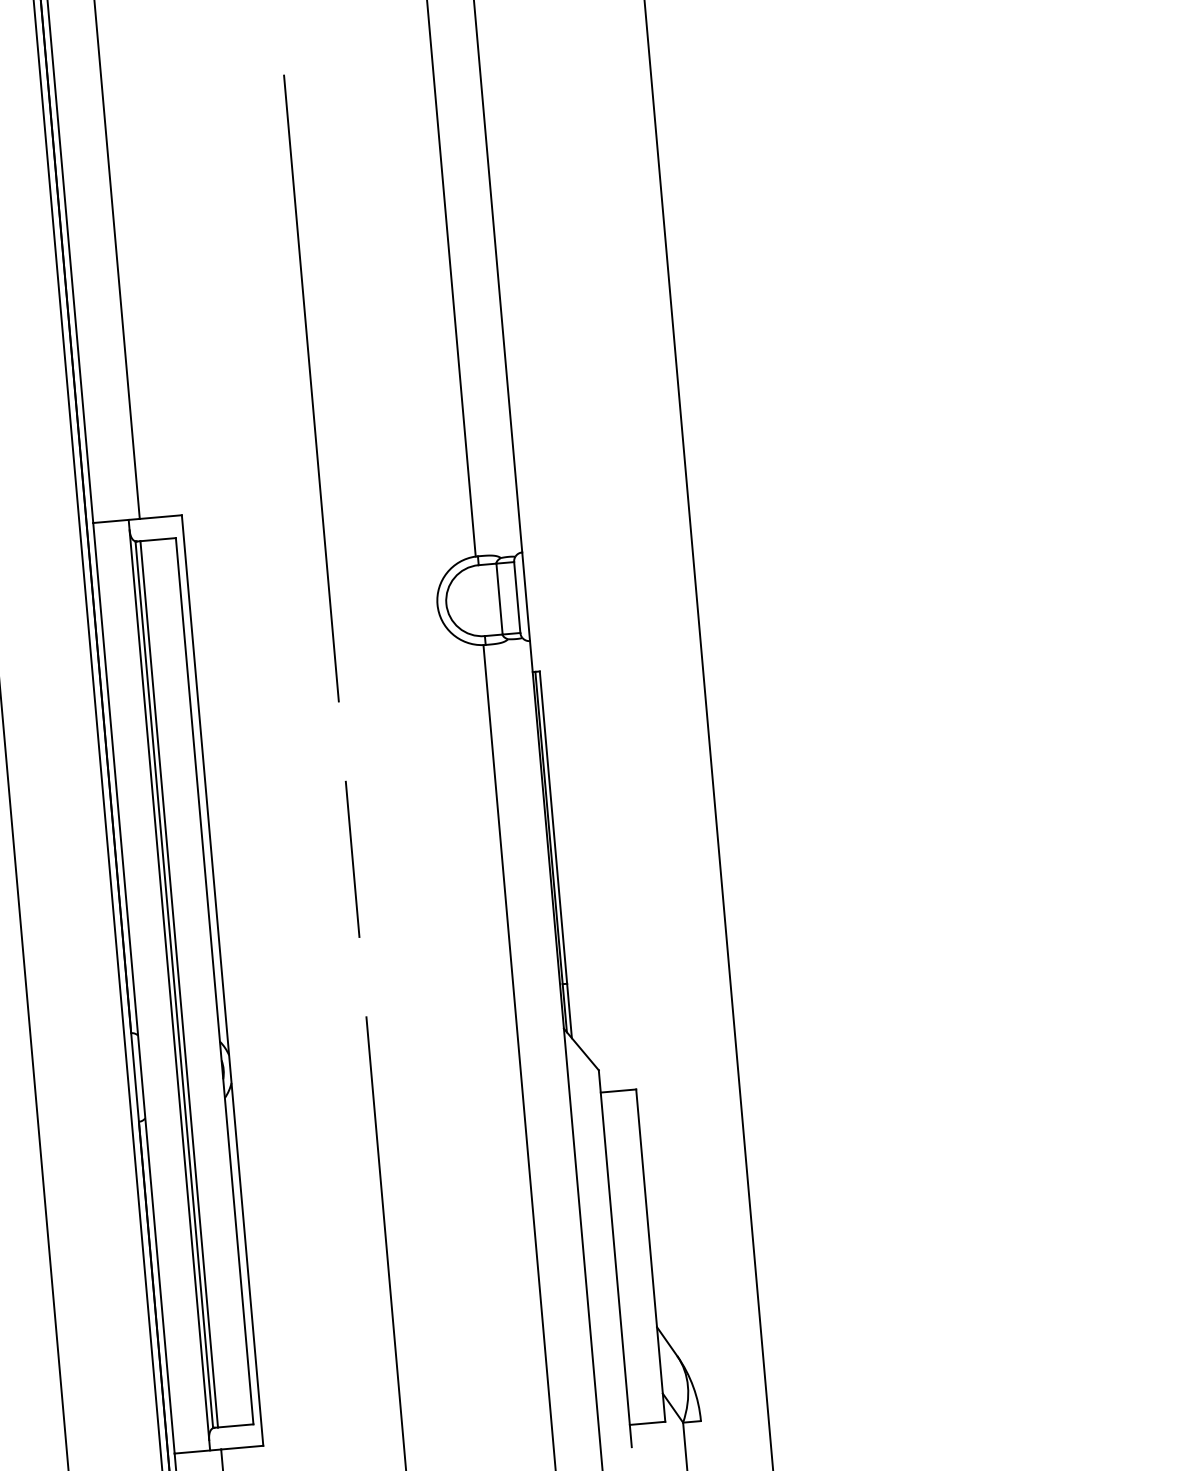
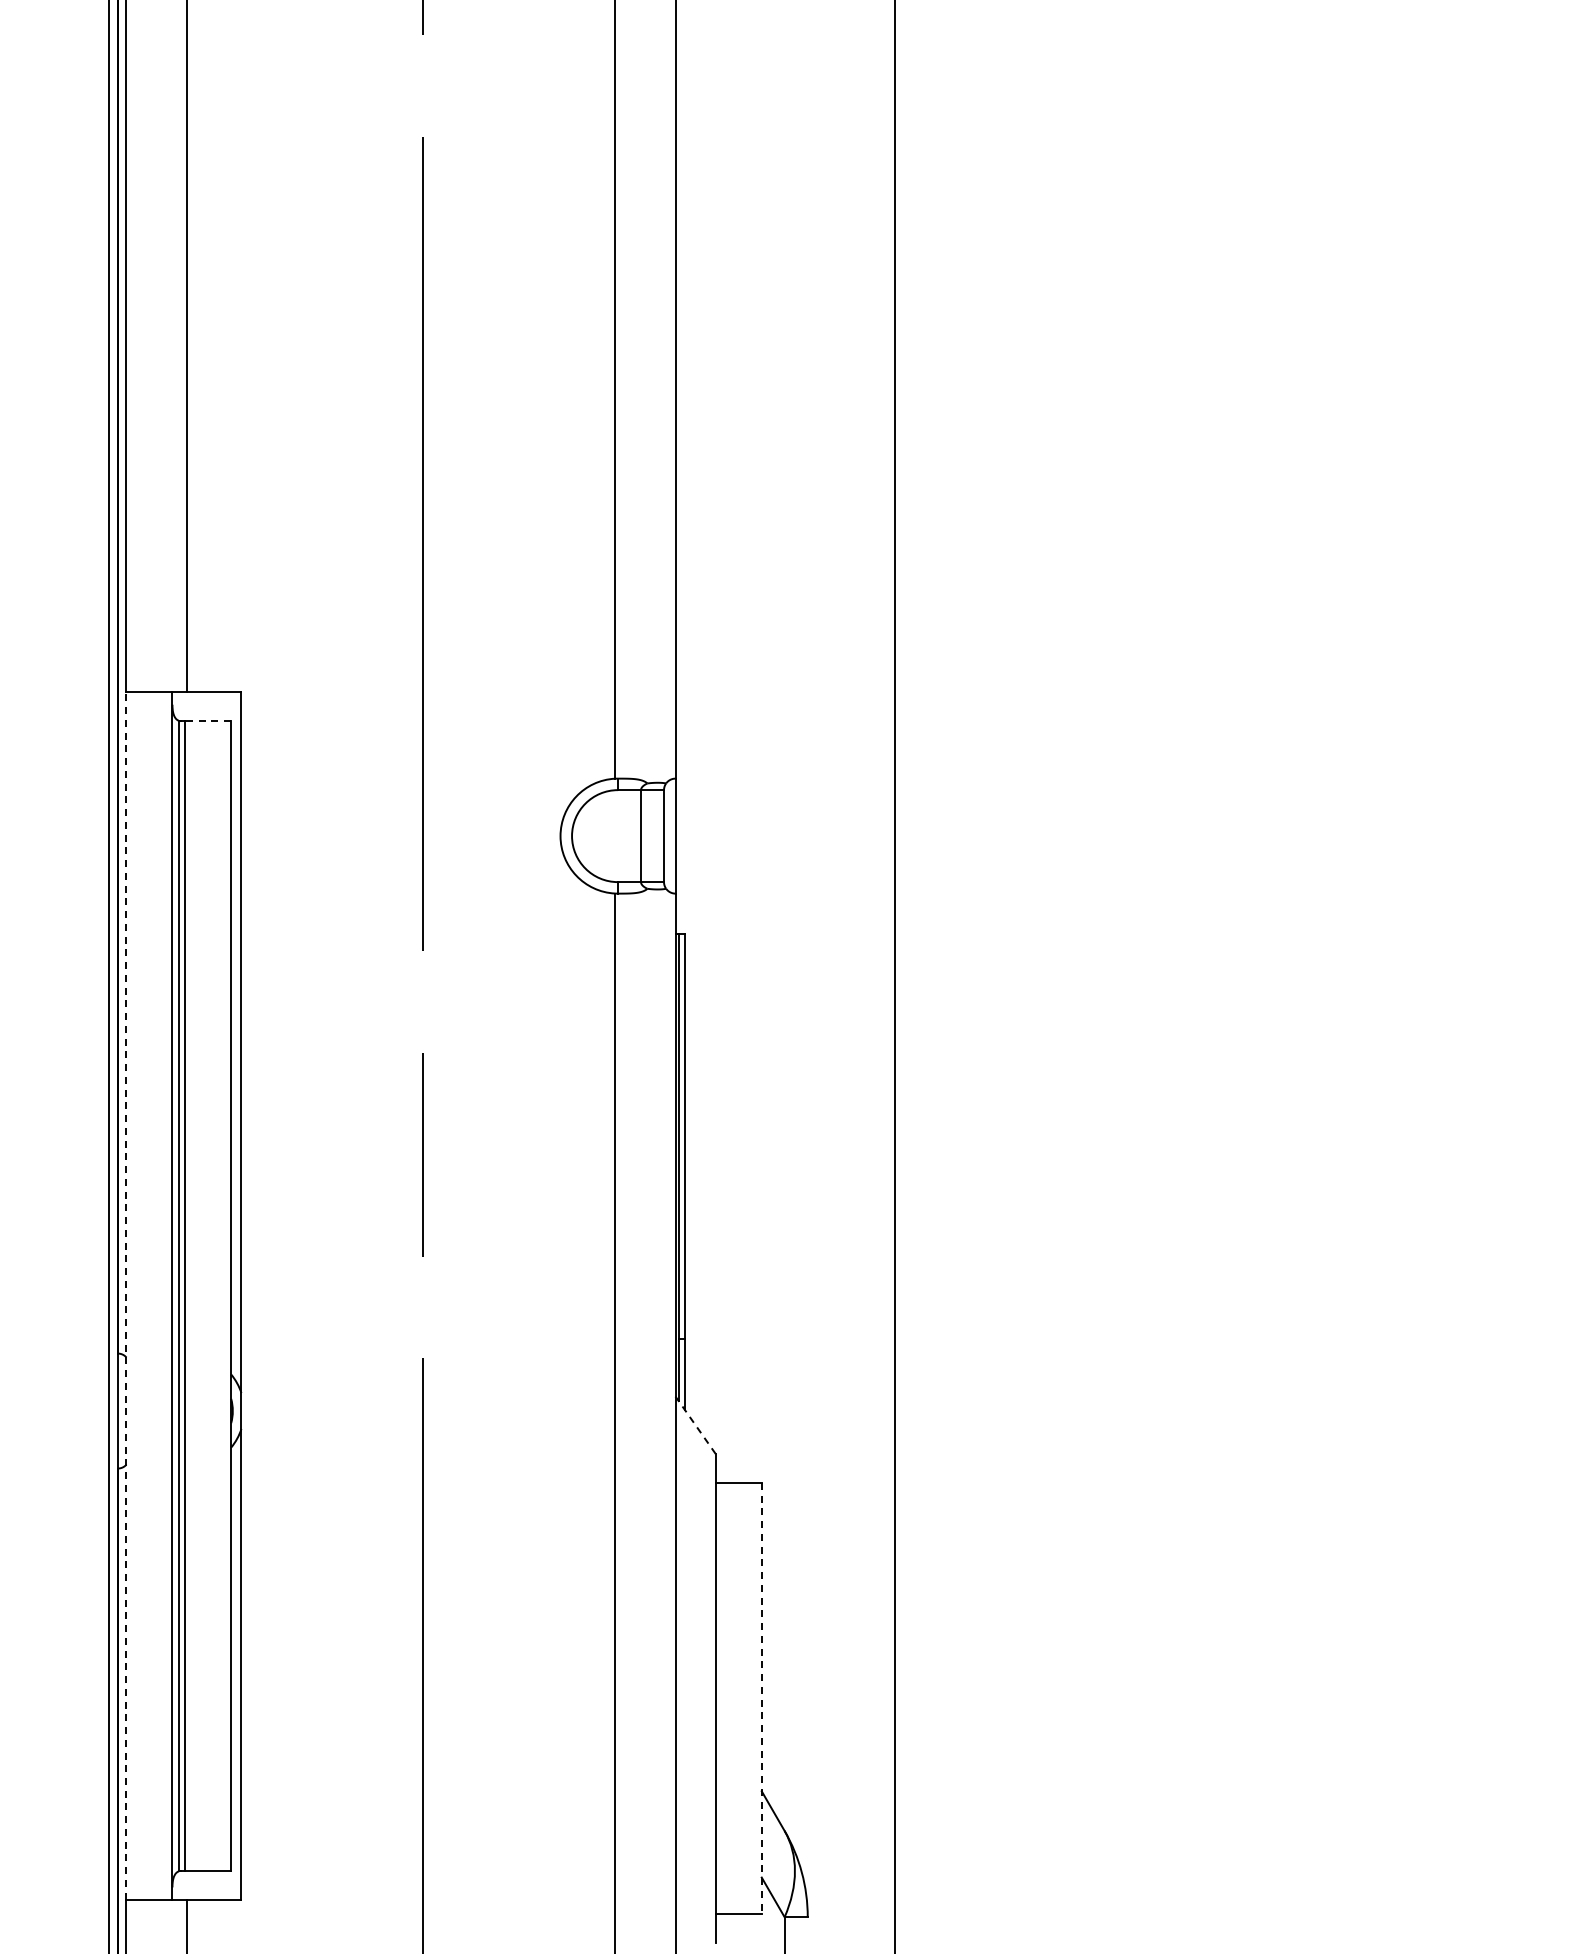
line: (158, 539) -> (208, 721), solid -> dashed
line: (134, 988) -> (126, 1296), solid -> dashed
line: (581, 1048) -> (695, 1424), solid -> dashed
line: (650, 1255) -> (761, 1698), solid -> dashed

